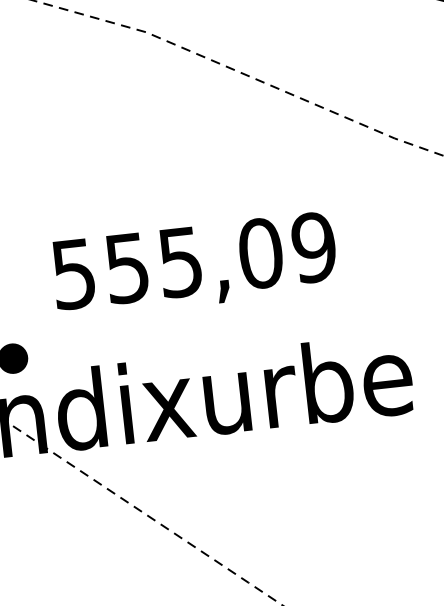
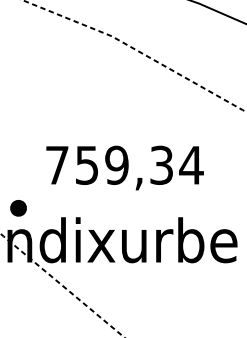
text: (193, 259) -> (124, 164), 555,09 -> 759,34

